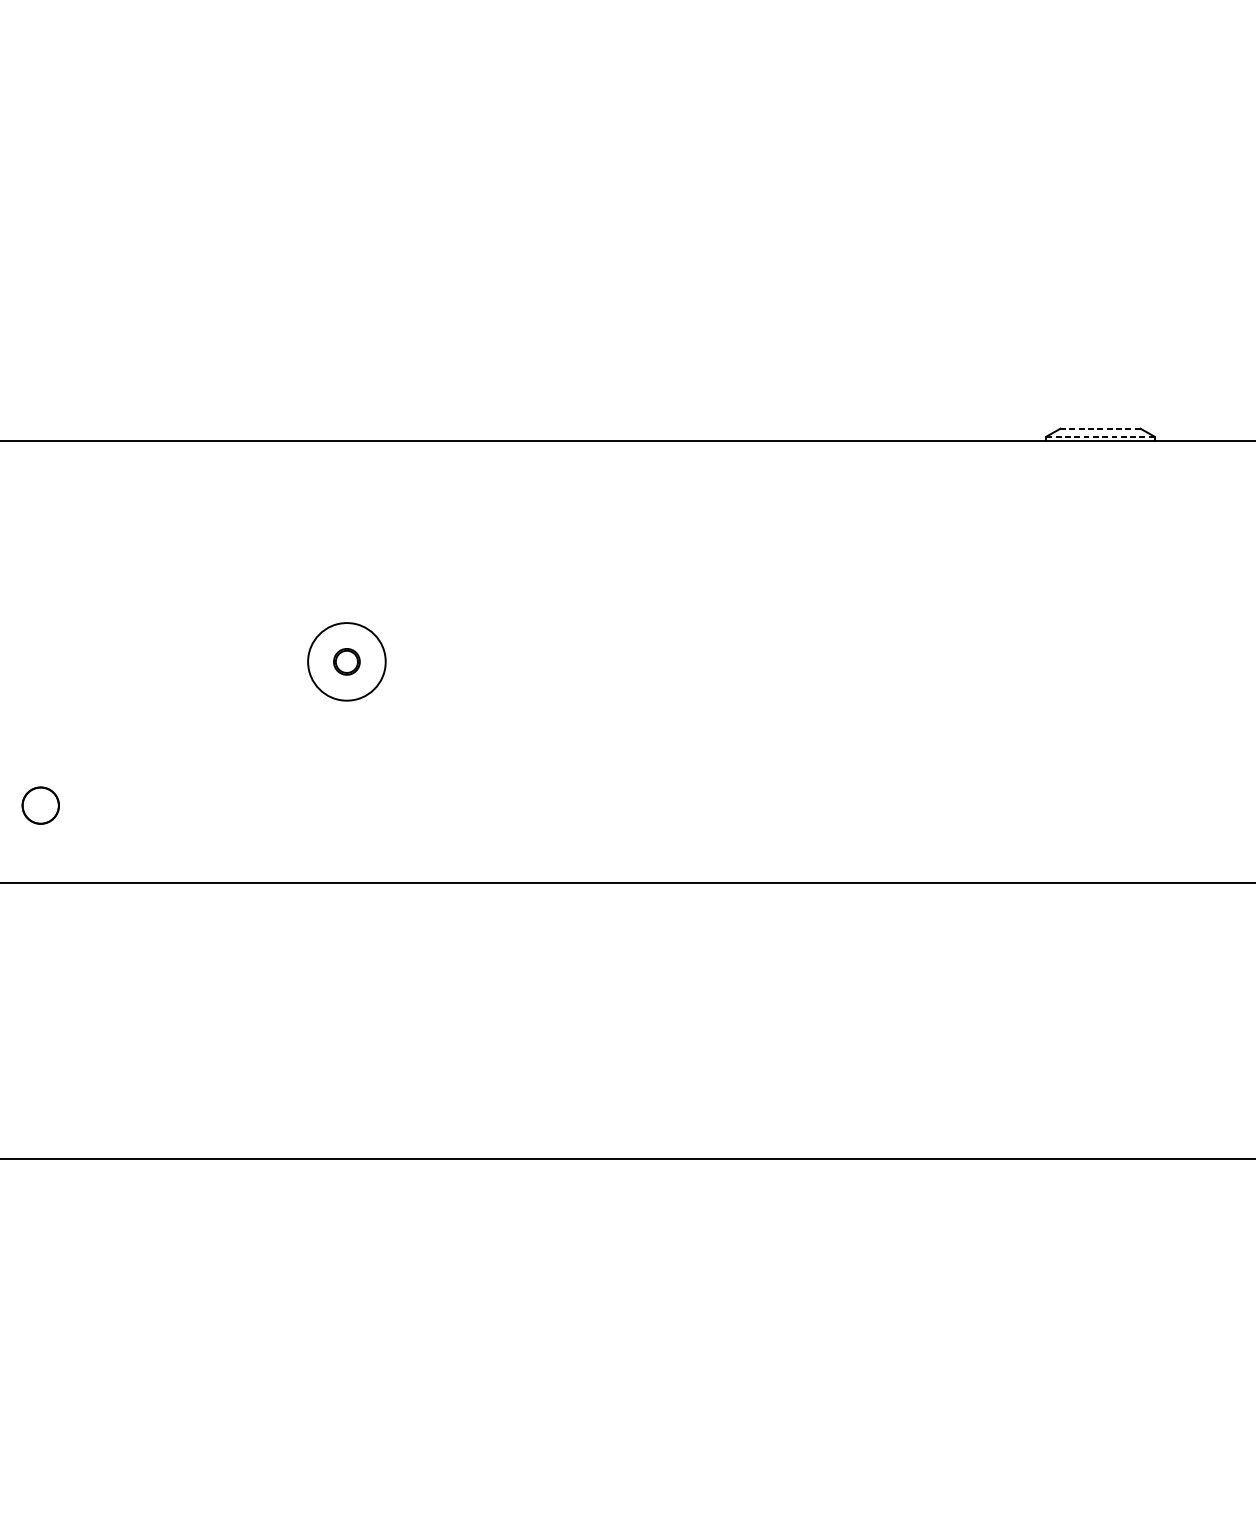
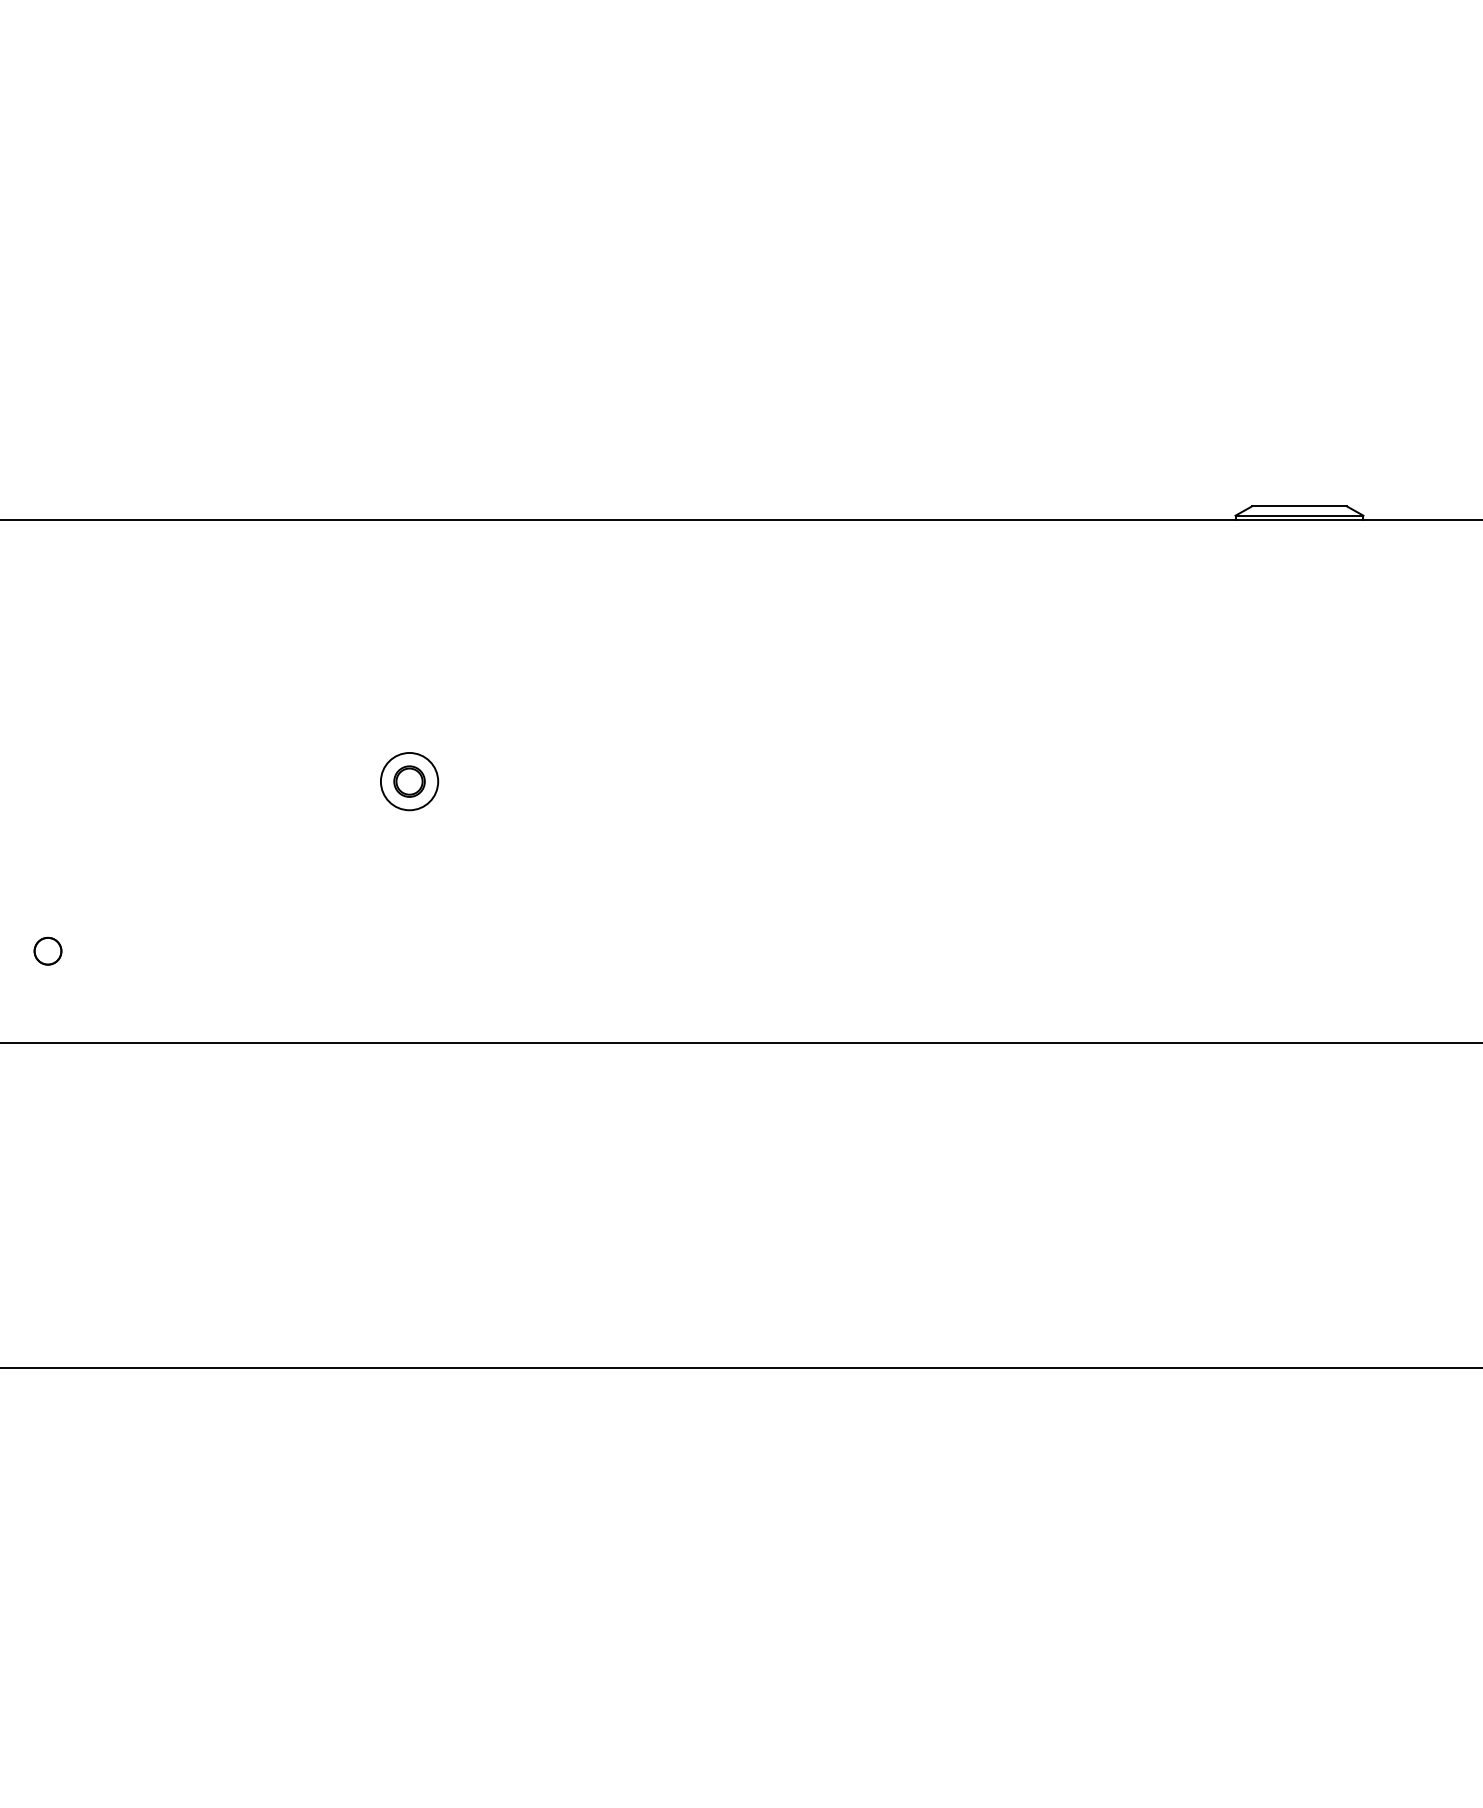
line: (1100, 428) -> (1299, 506), dashed -> solid
line: (1100, 436) -> (1299, 515), dashed -> solid
circle: (346, 661) -> (409, 781), size x0.62
part: (40, 804) -> (47, 950), size x0.62

